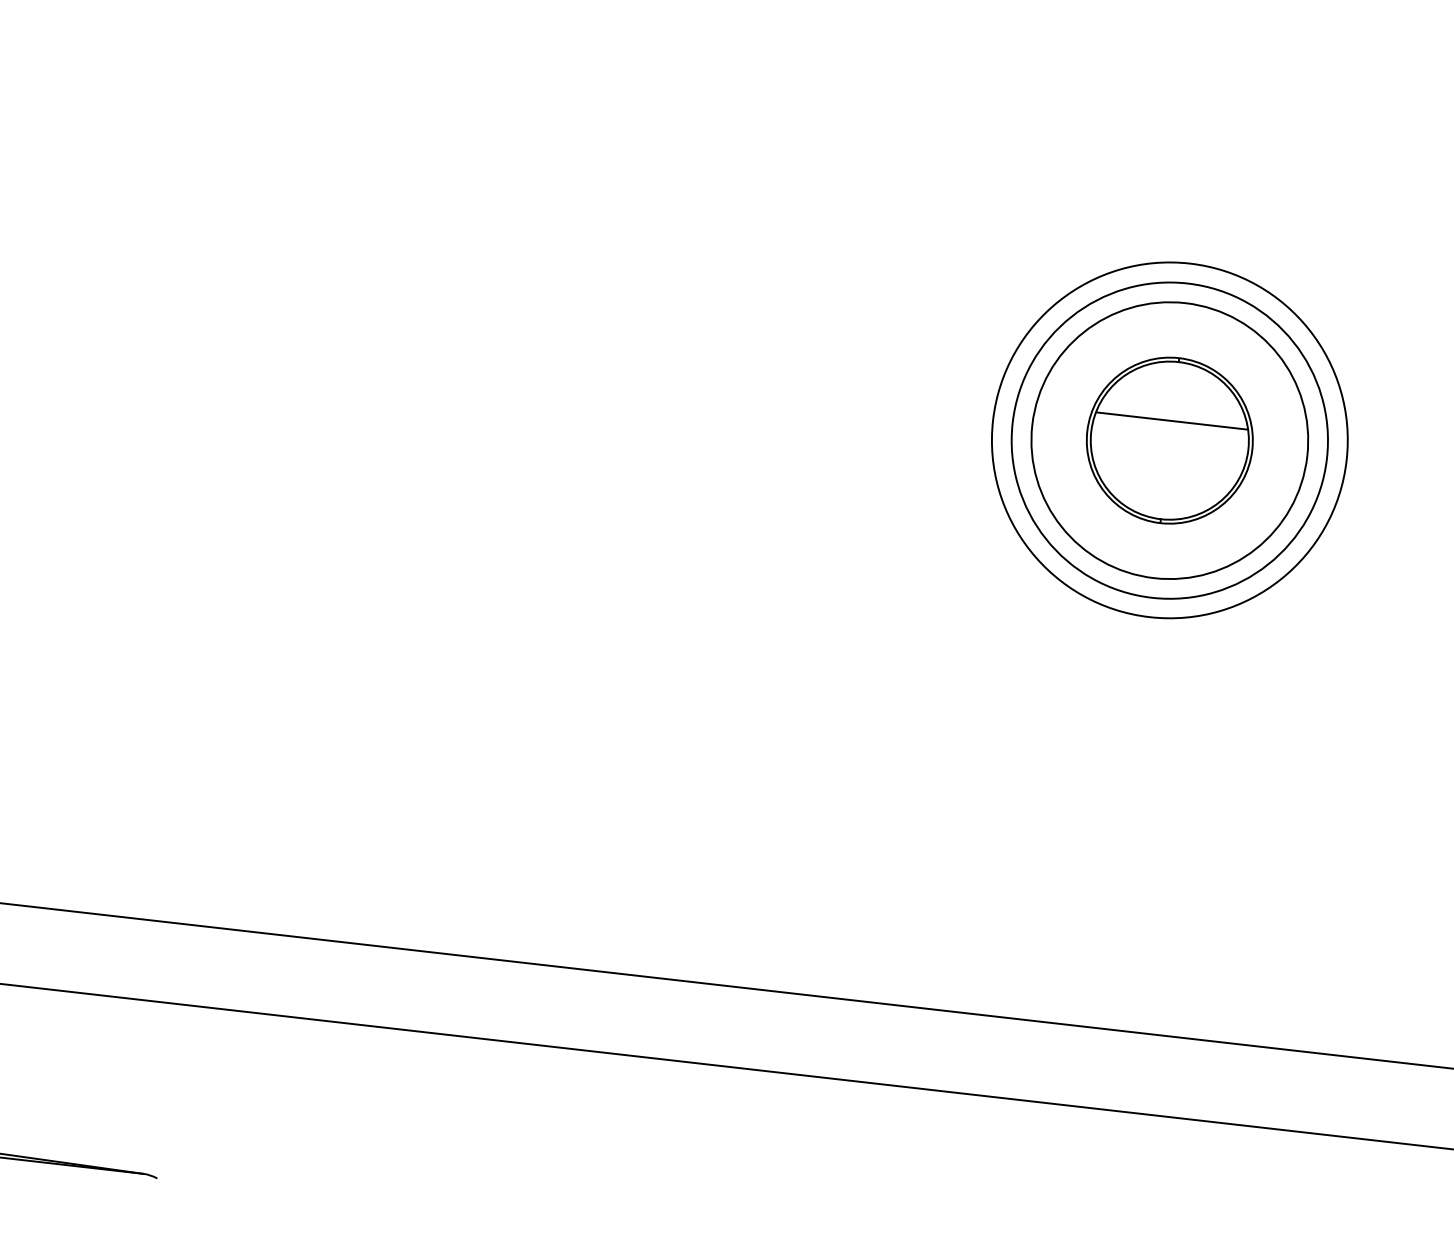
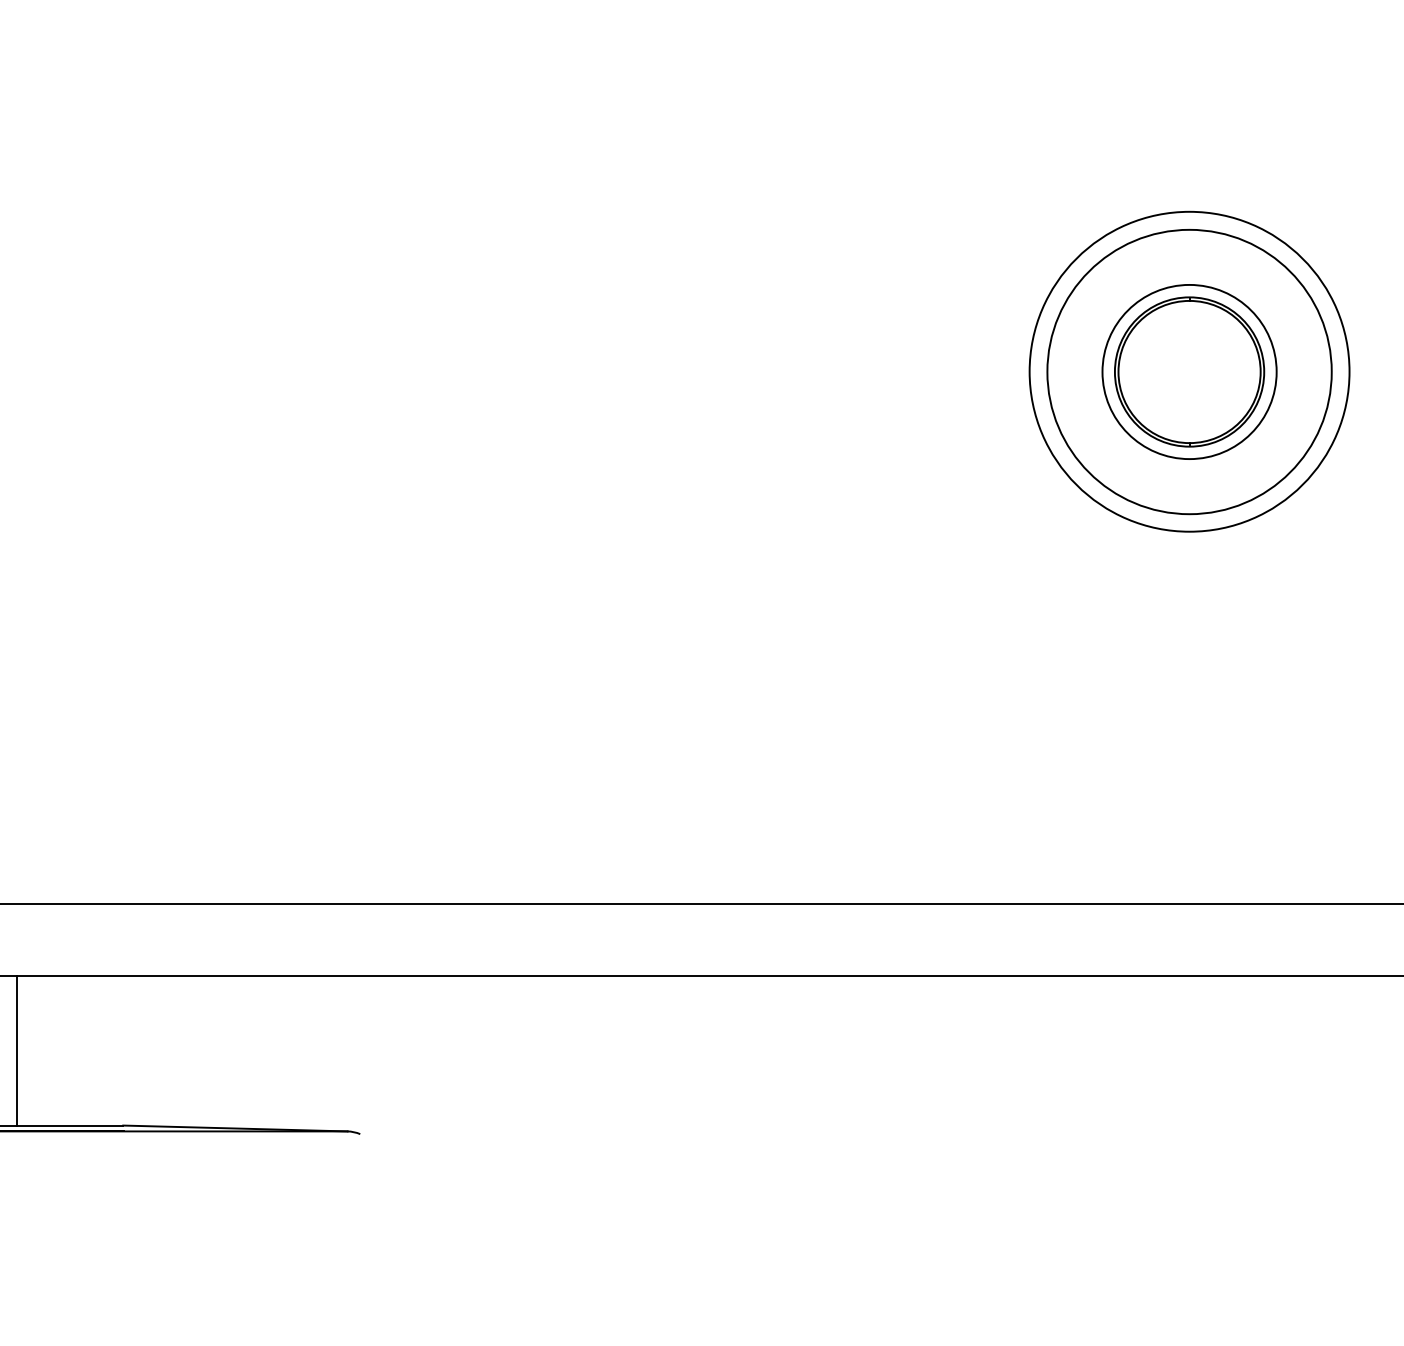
line: (1171, 421) -> (1189, 354), removed
circle: (1169, 440) -> (1189, 371), size x0.7

